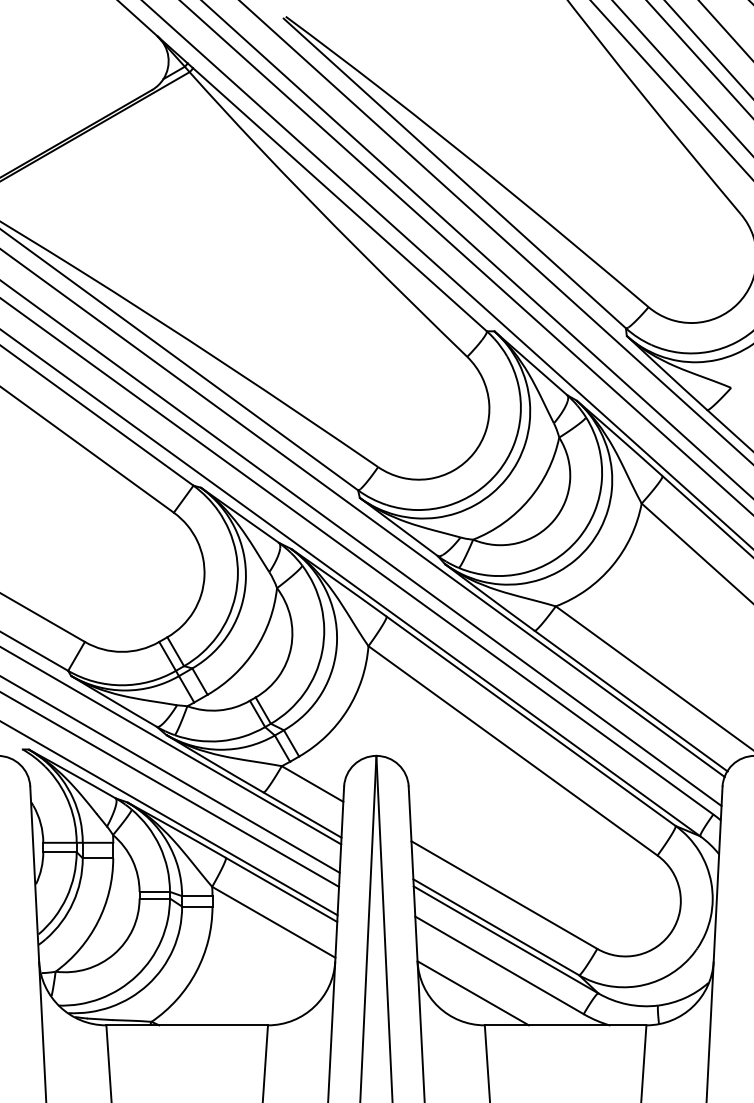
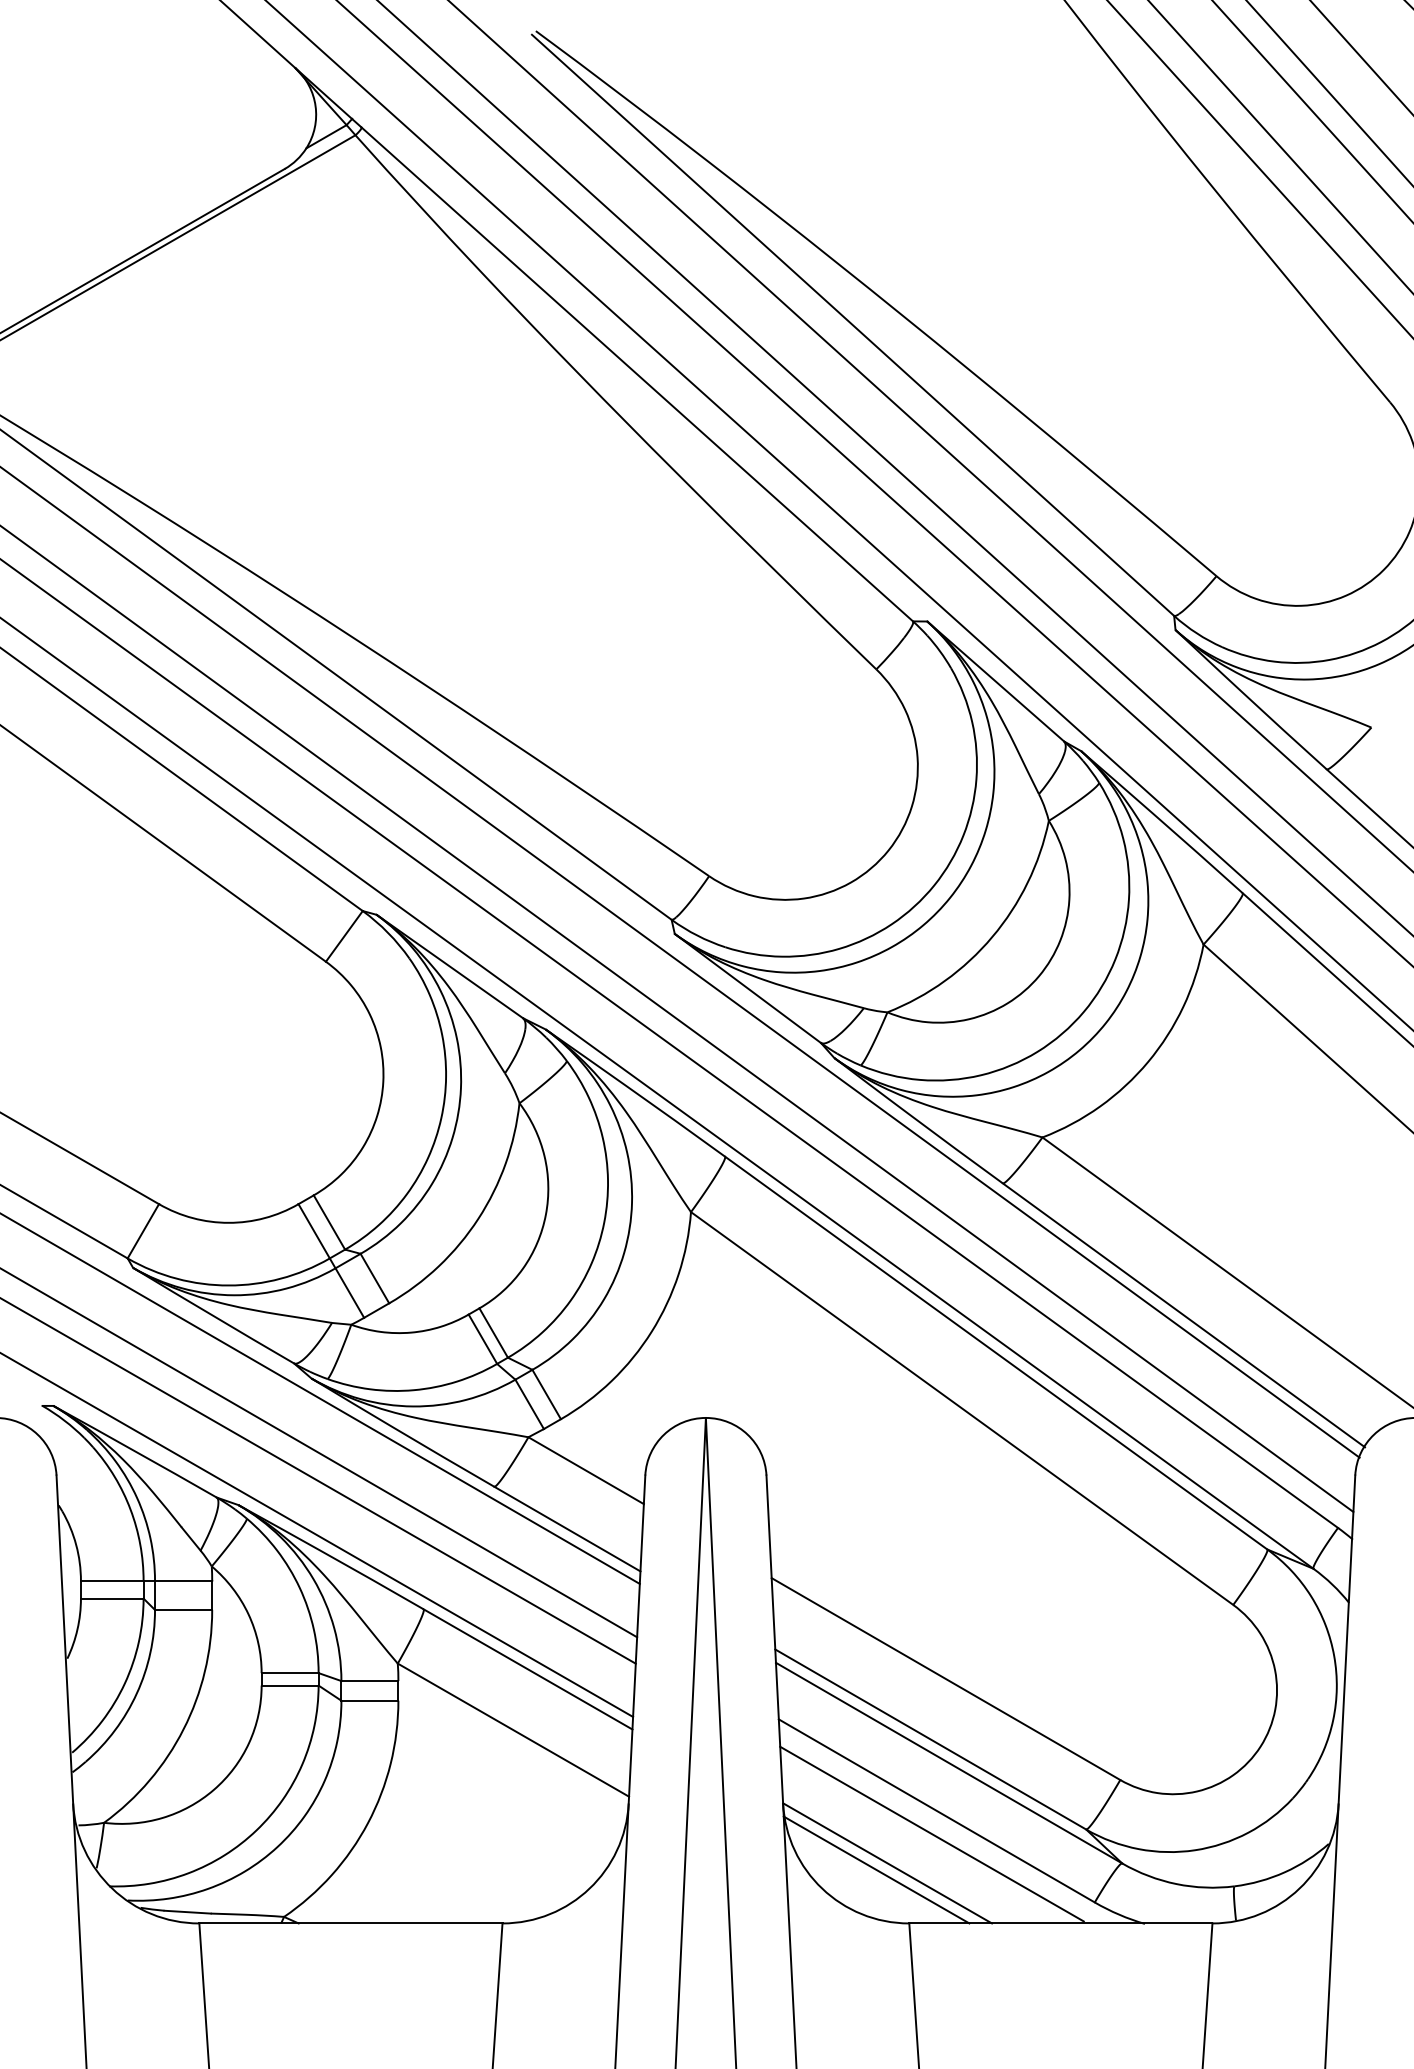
line: (496, 977) -> (931, 1833), added
line: (466, 996) -> (874, 1869), added

